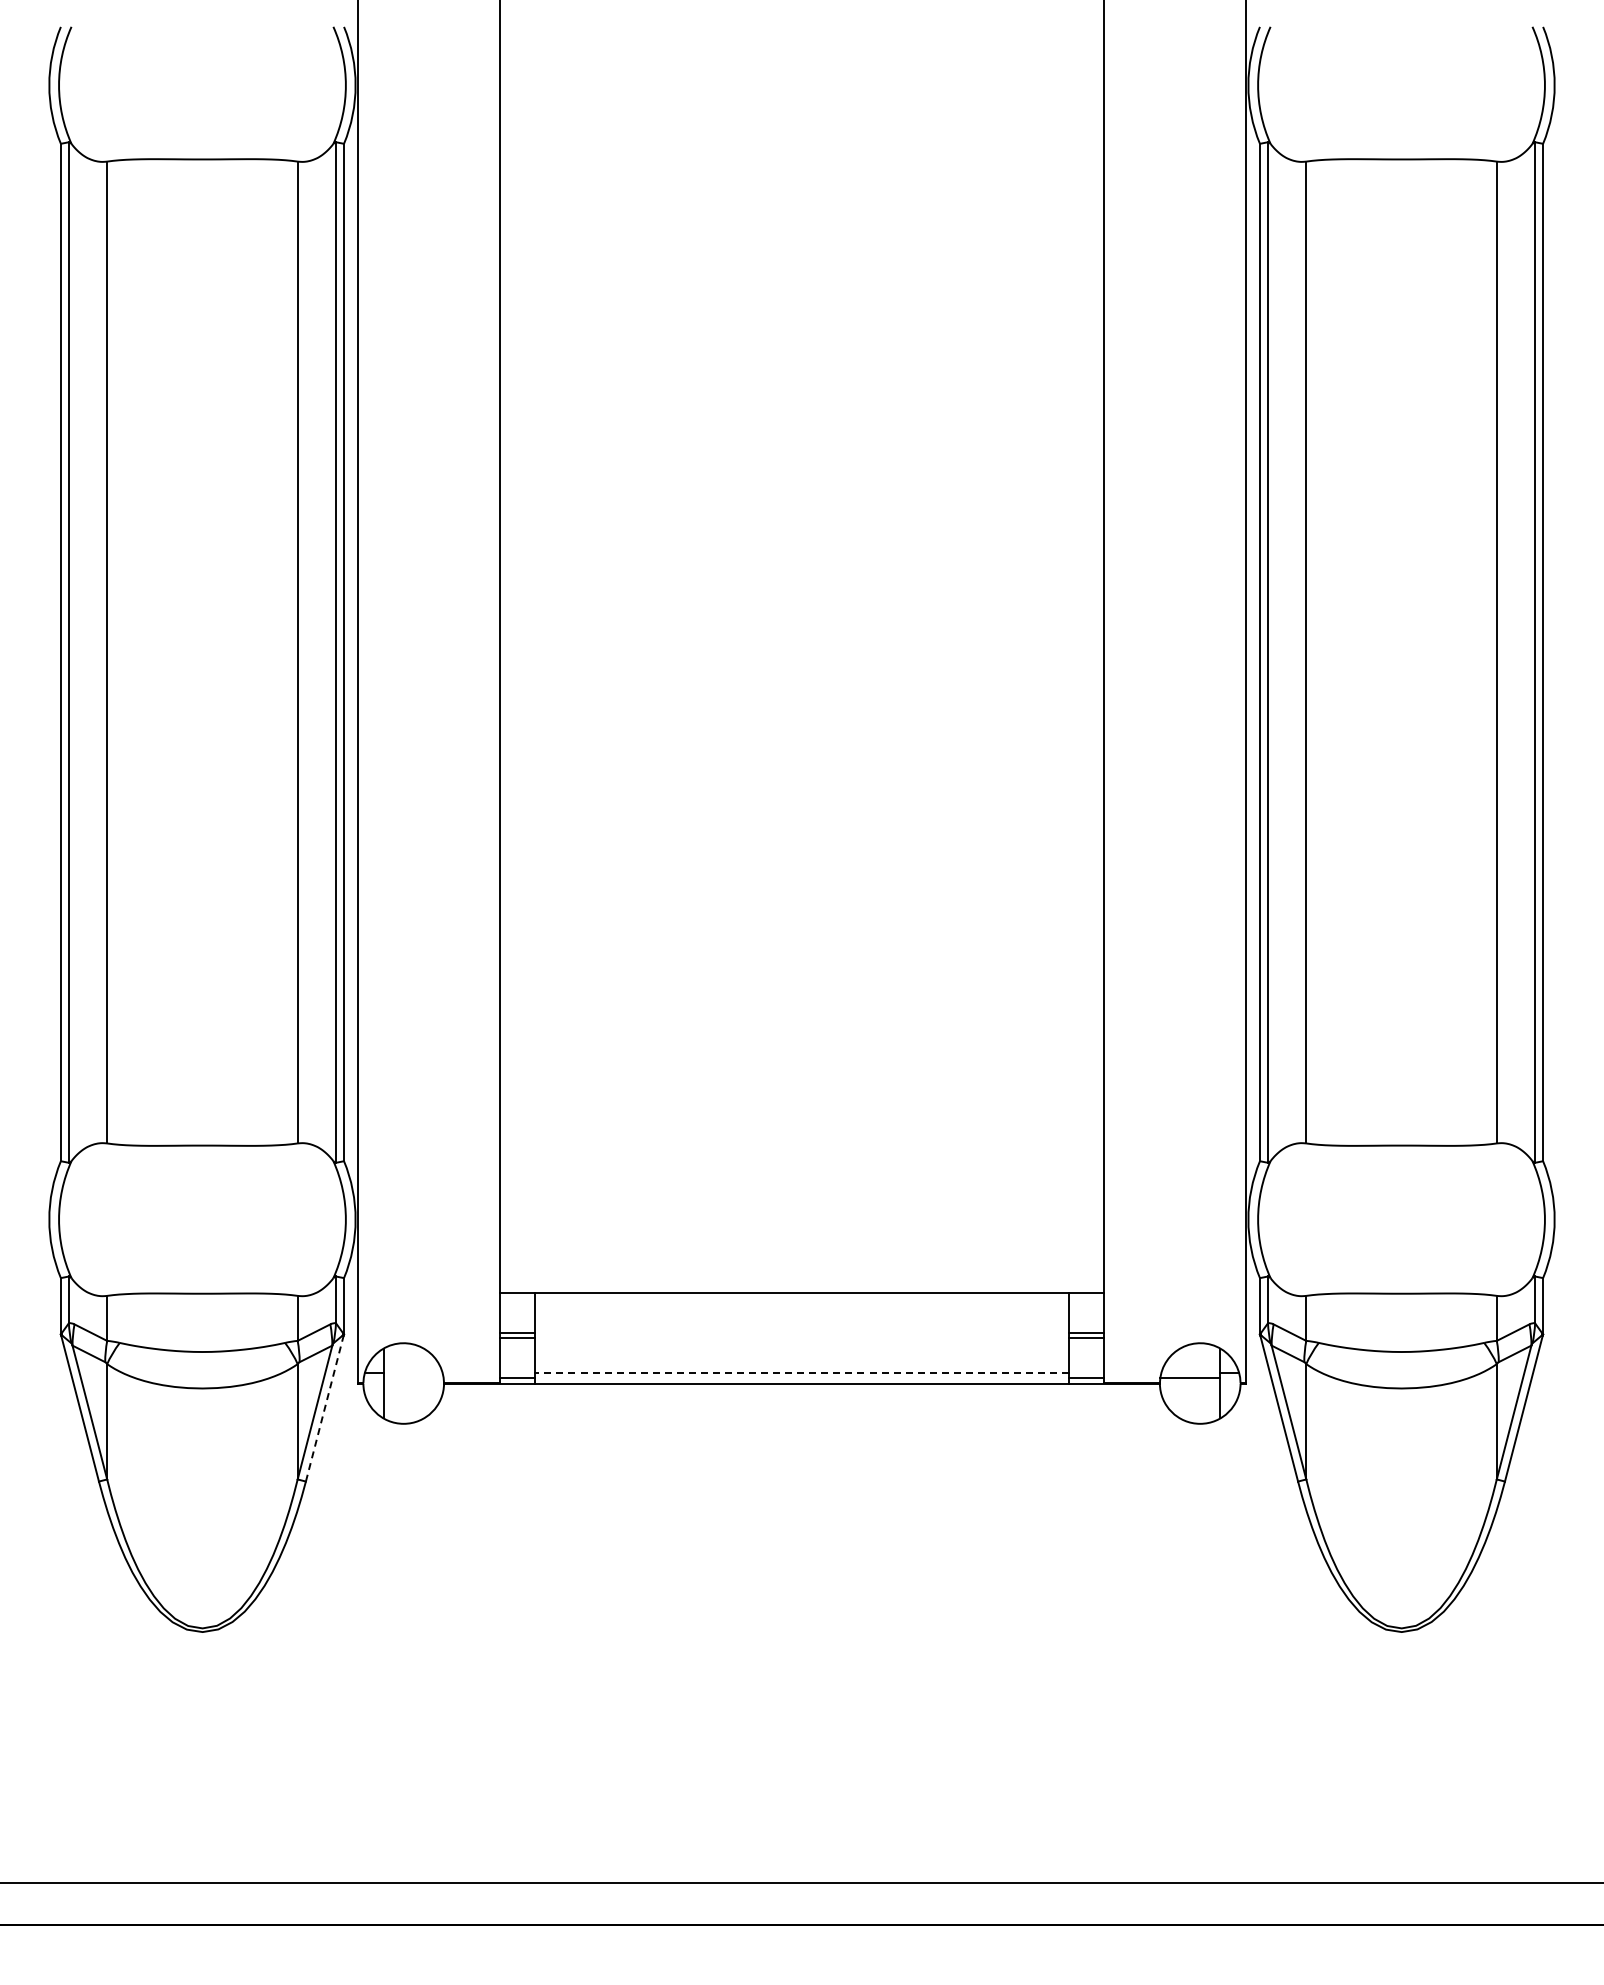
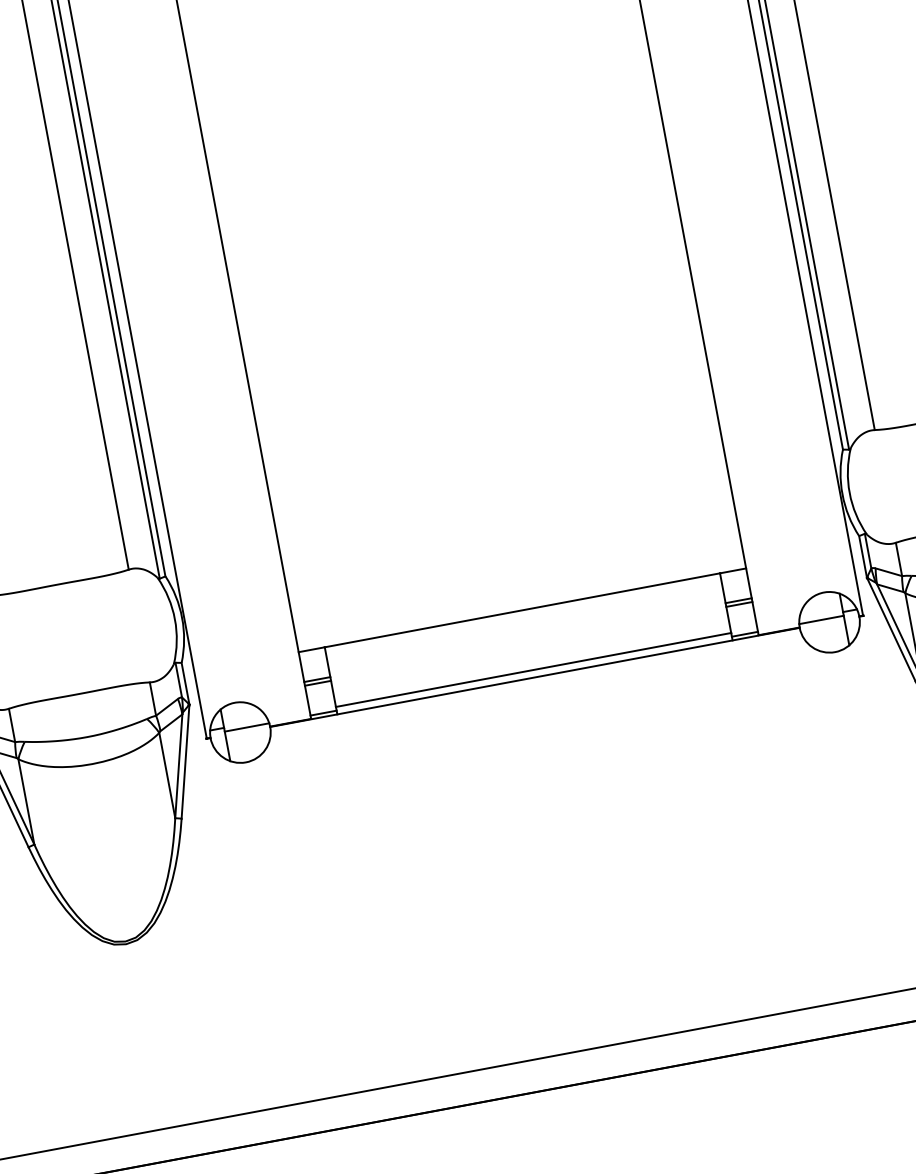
line: (801, 1373) -> (533, 670), dashed -> solid
line: (413, 1378) -> (246, 727), added
line: (324, 1408) -> (185, 762), dashed -> solid

